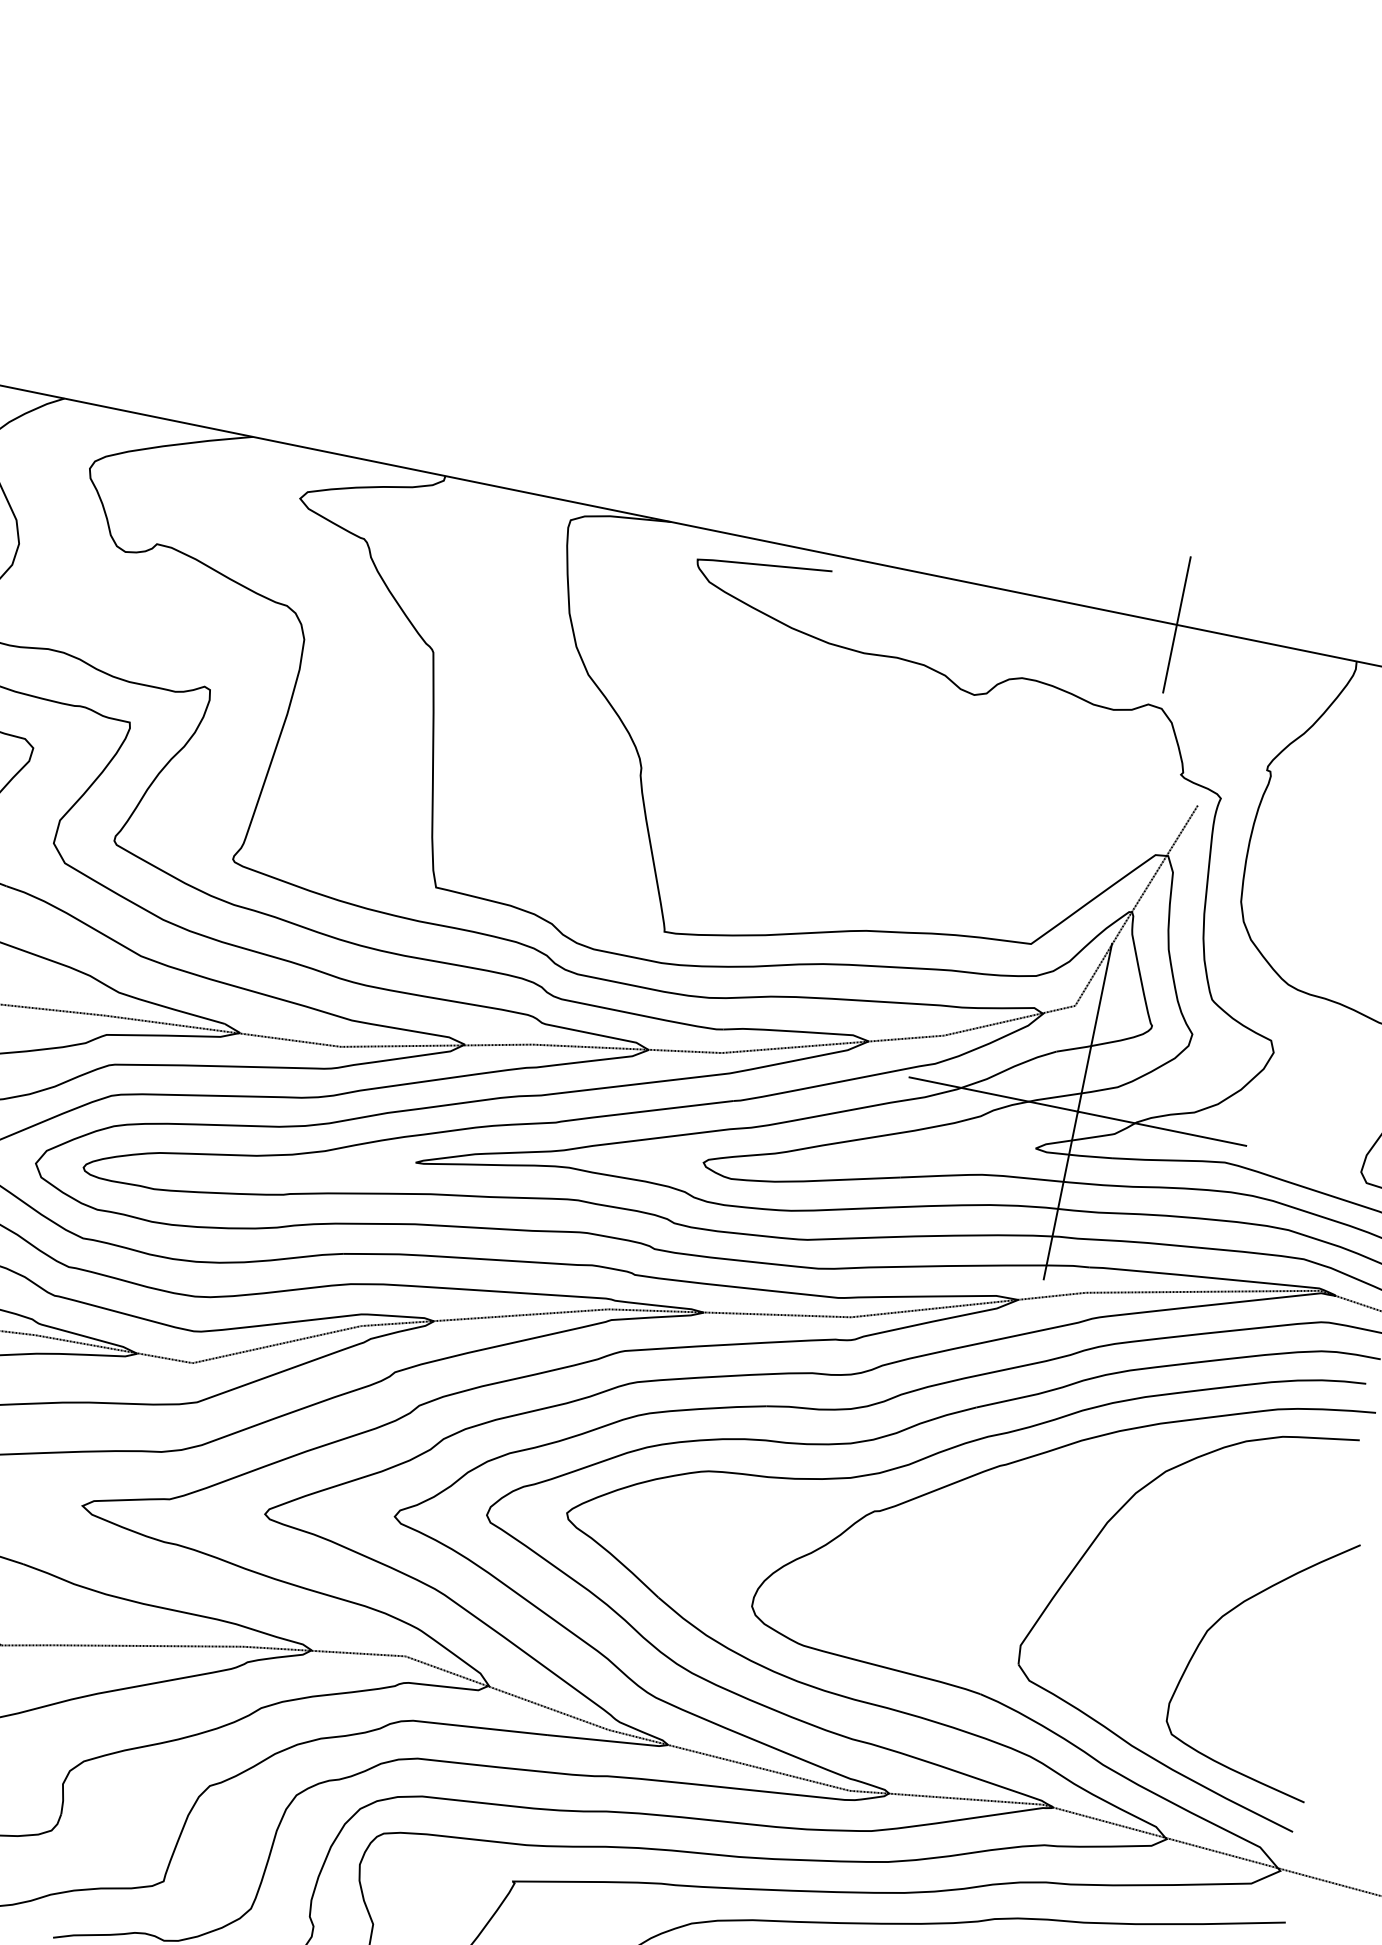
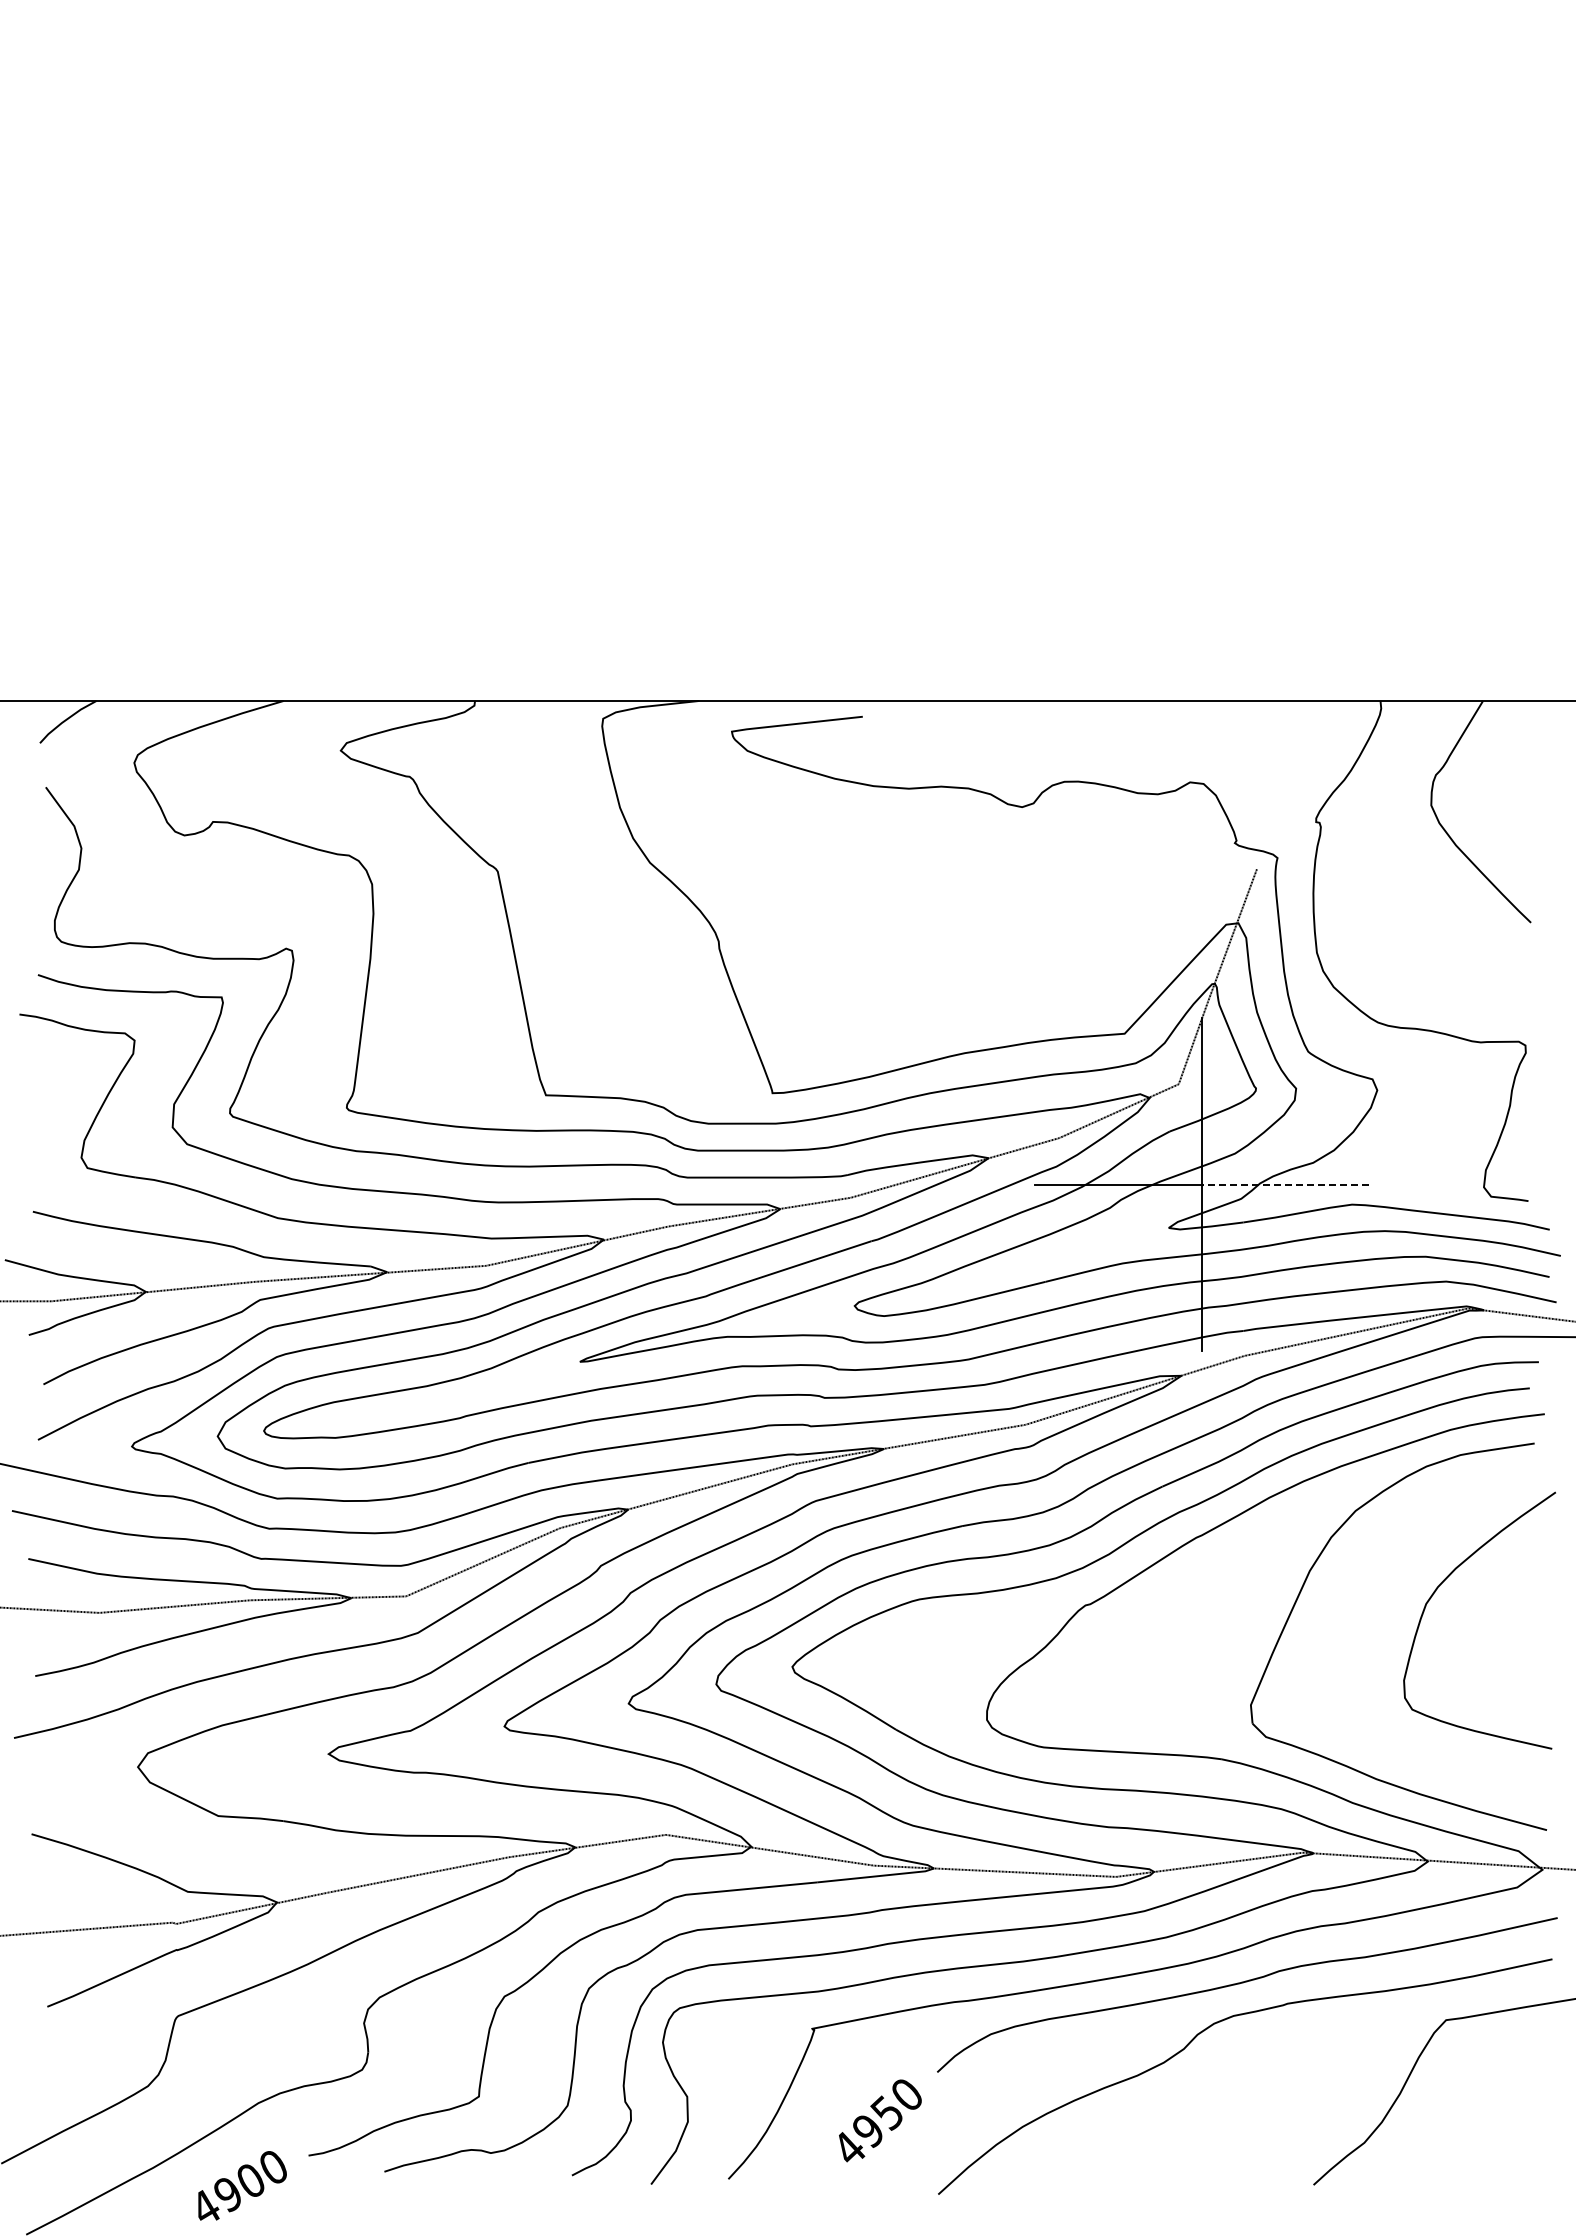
line: (1176, 624) -> (1201, 700), removed
line: (1162, 1128) -> (1285, 1184), solid -> dashed
curve: (1222, 1617) -> (1438, 1588), moved

